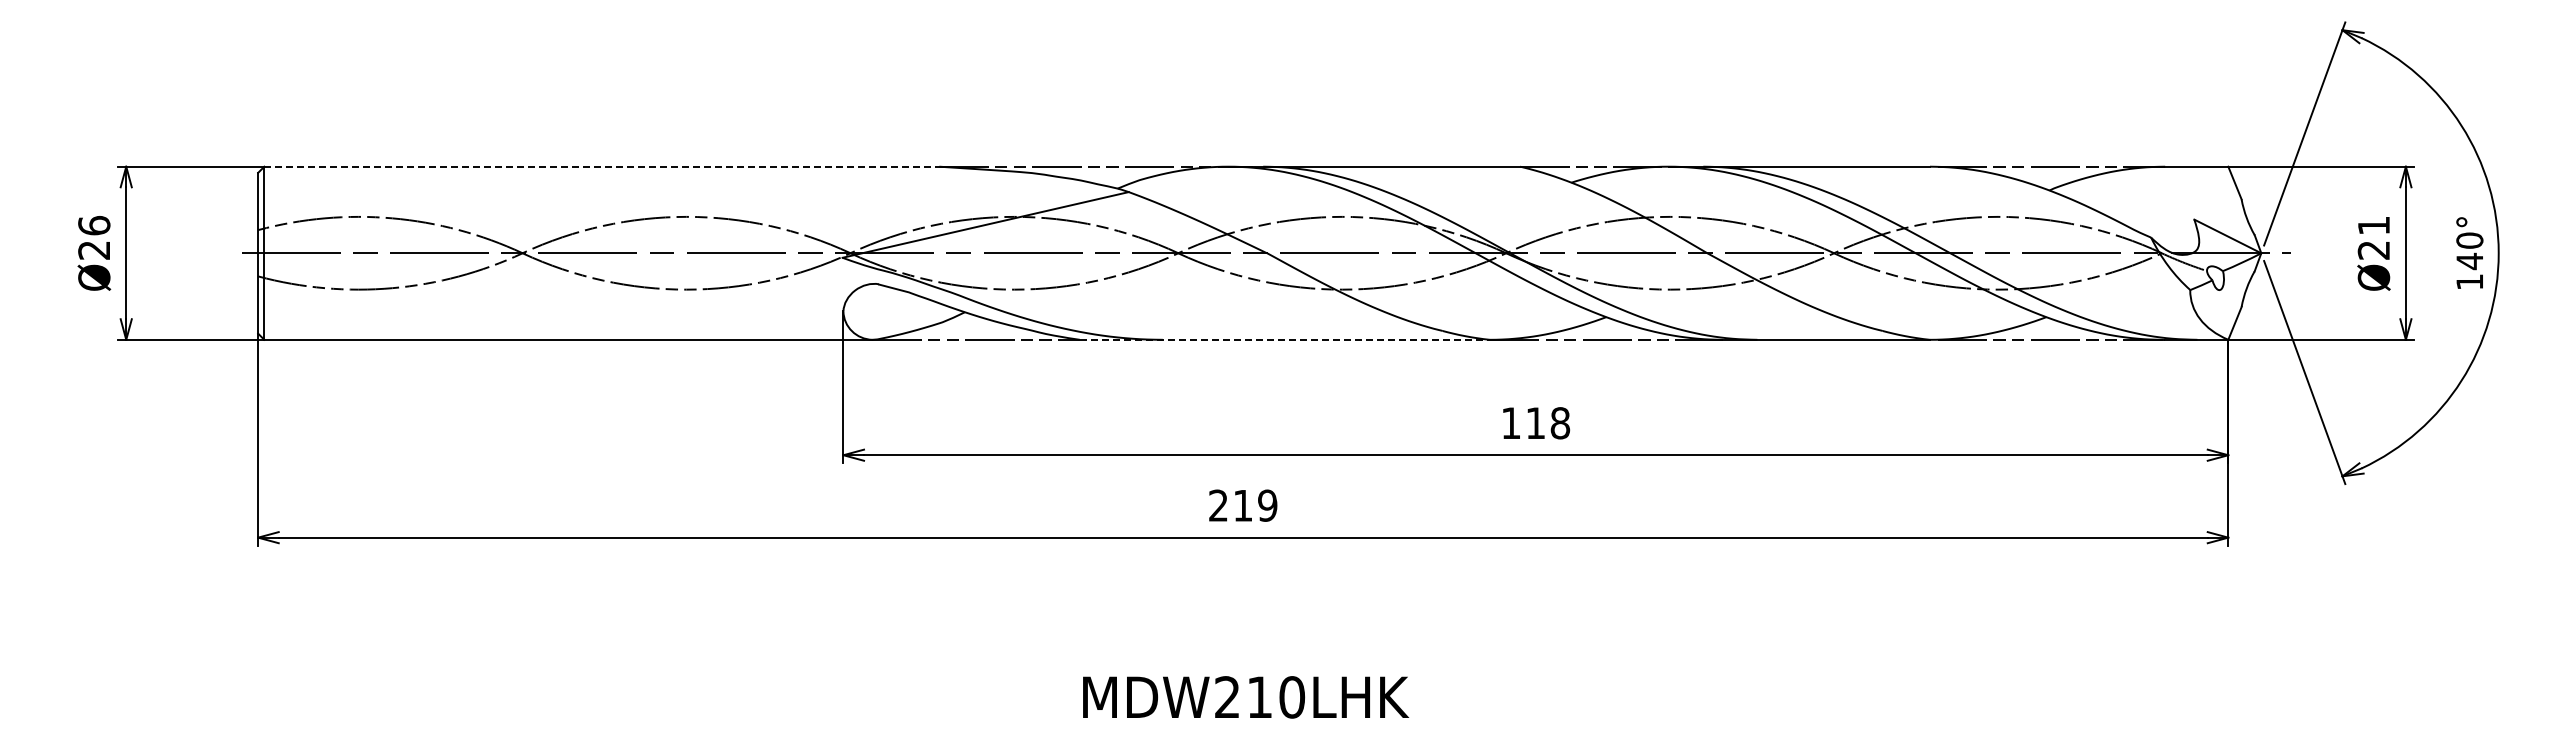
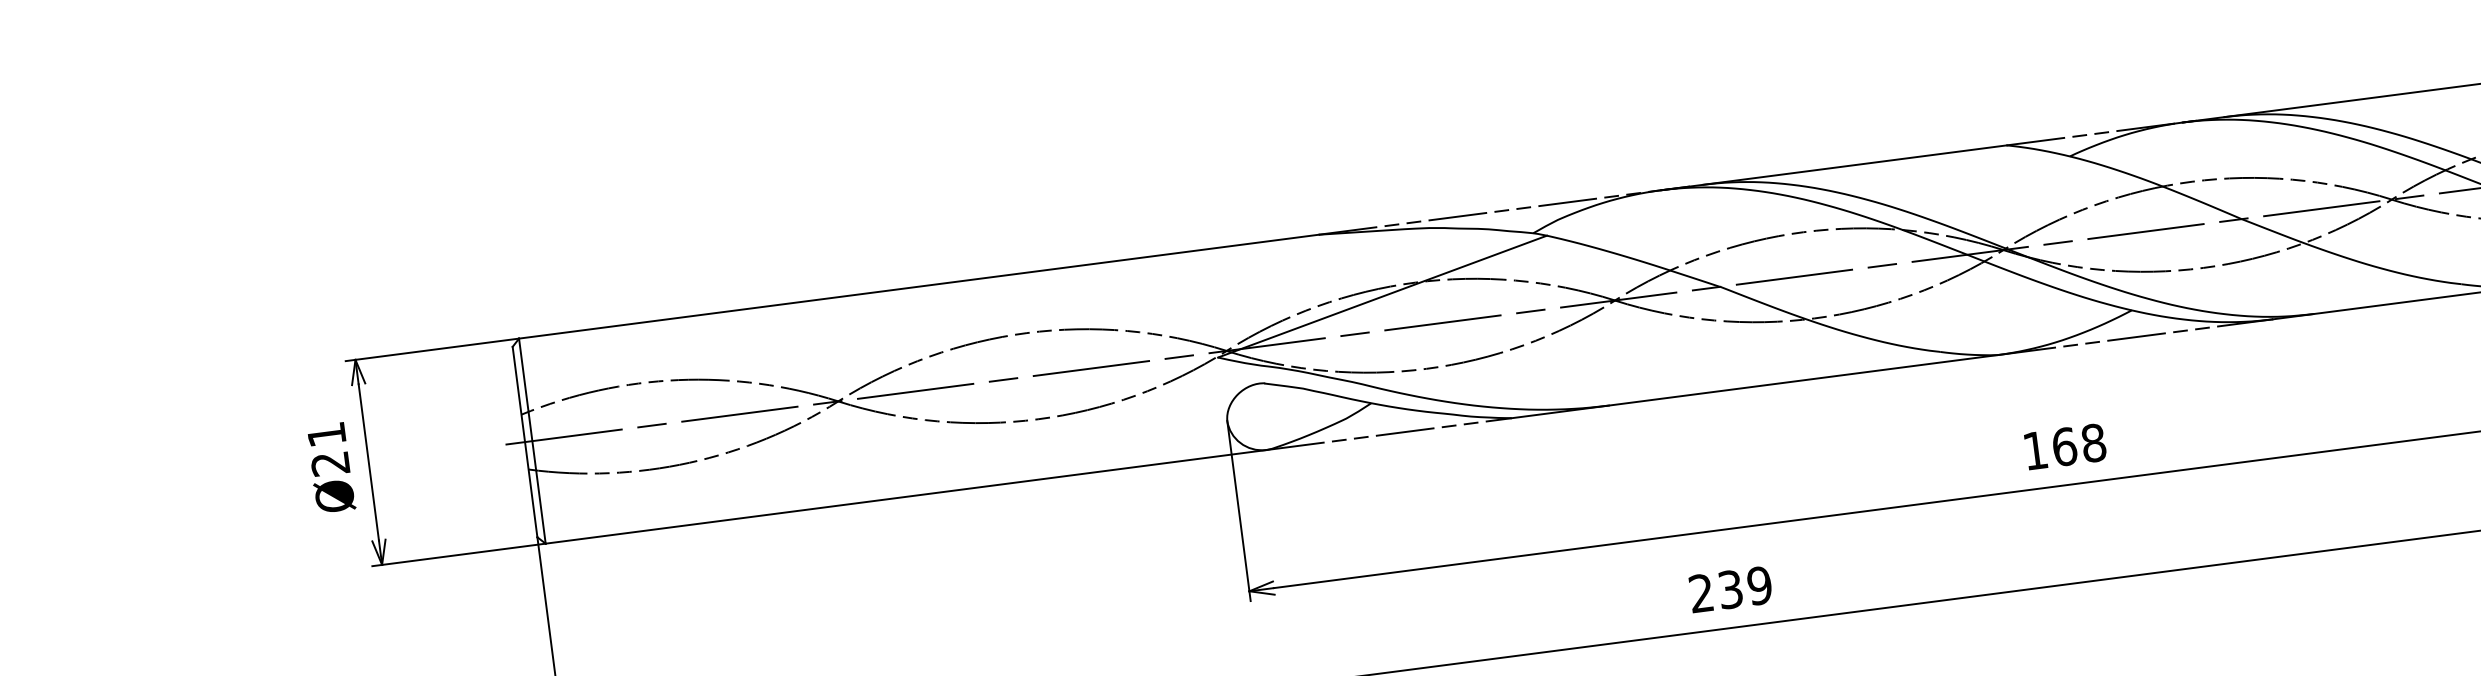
line: (601, 166) -> (918, 286), dashed -> solid
text: (94, 225) -> (326, 434), Ø26 -> Ø21
line: (1285, 339) -> (1755, 386), dashed -> solid
text: (1535, 423) -> (2064, 447), 118 -> 168
text: (1242, 505) -> (1729, 589), 219 -> 239

